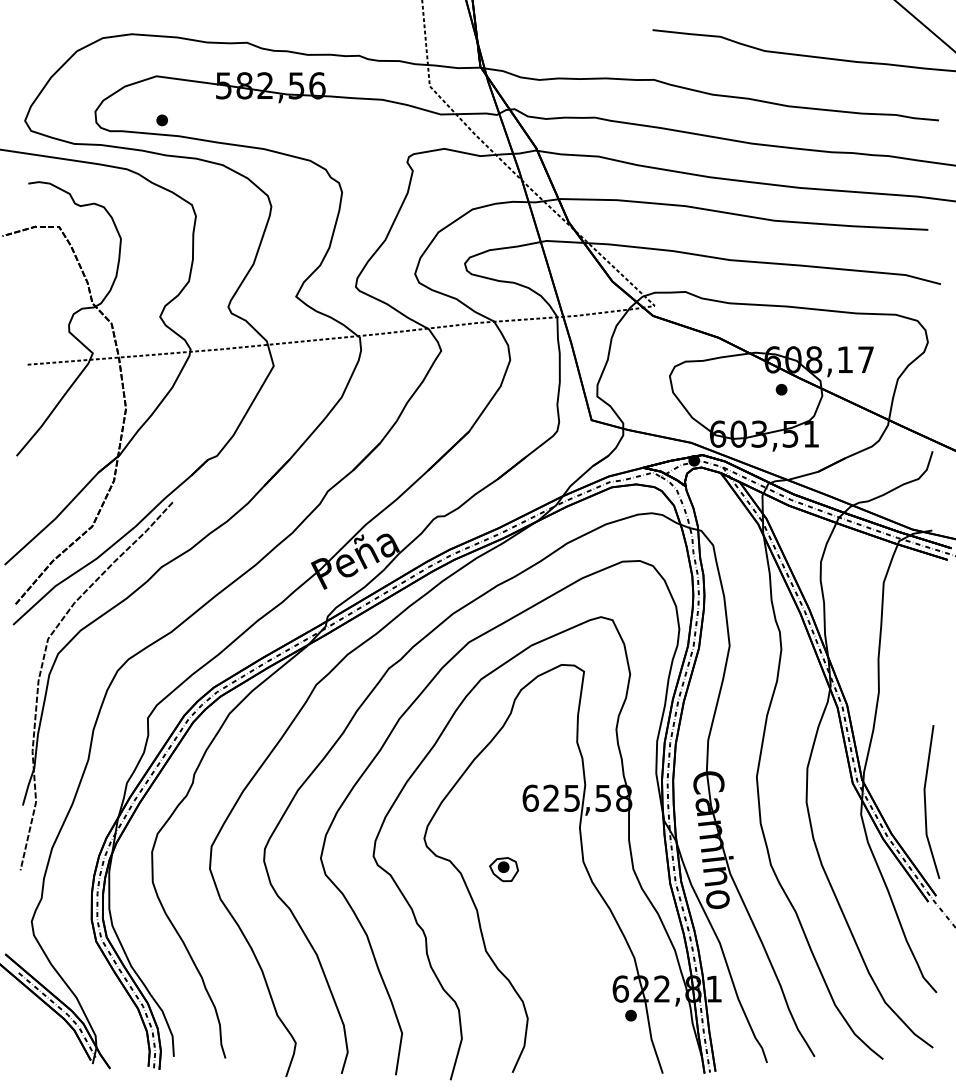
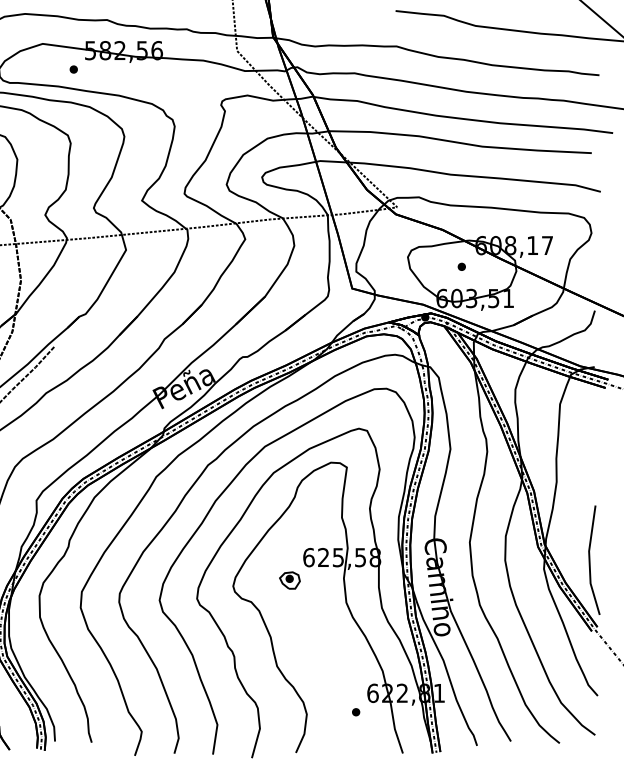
part: (161, 120) -> (73, 69), moved
part: (781, 389) -> (461, 266), moved
part: (503, 869) -> (289, 580), moved
part: (630, 1015) -> (355, 712), moved

